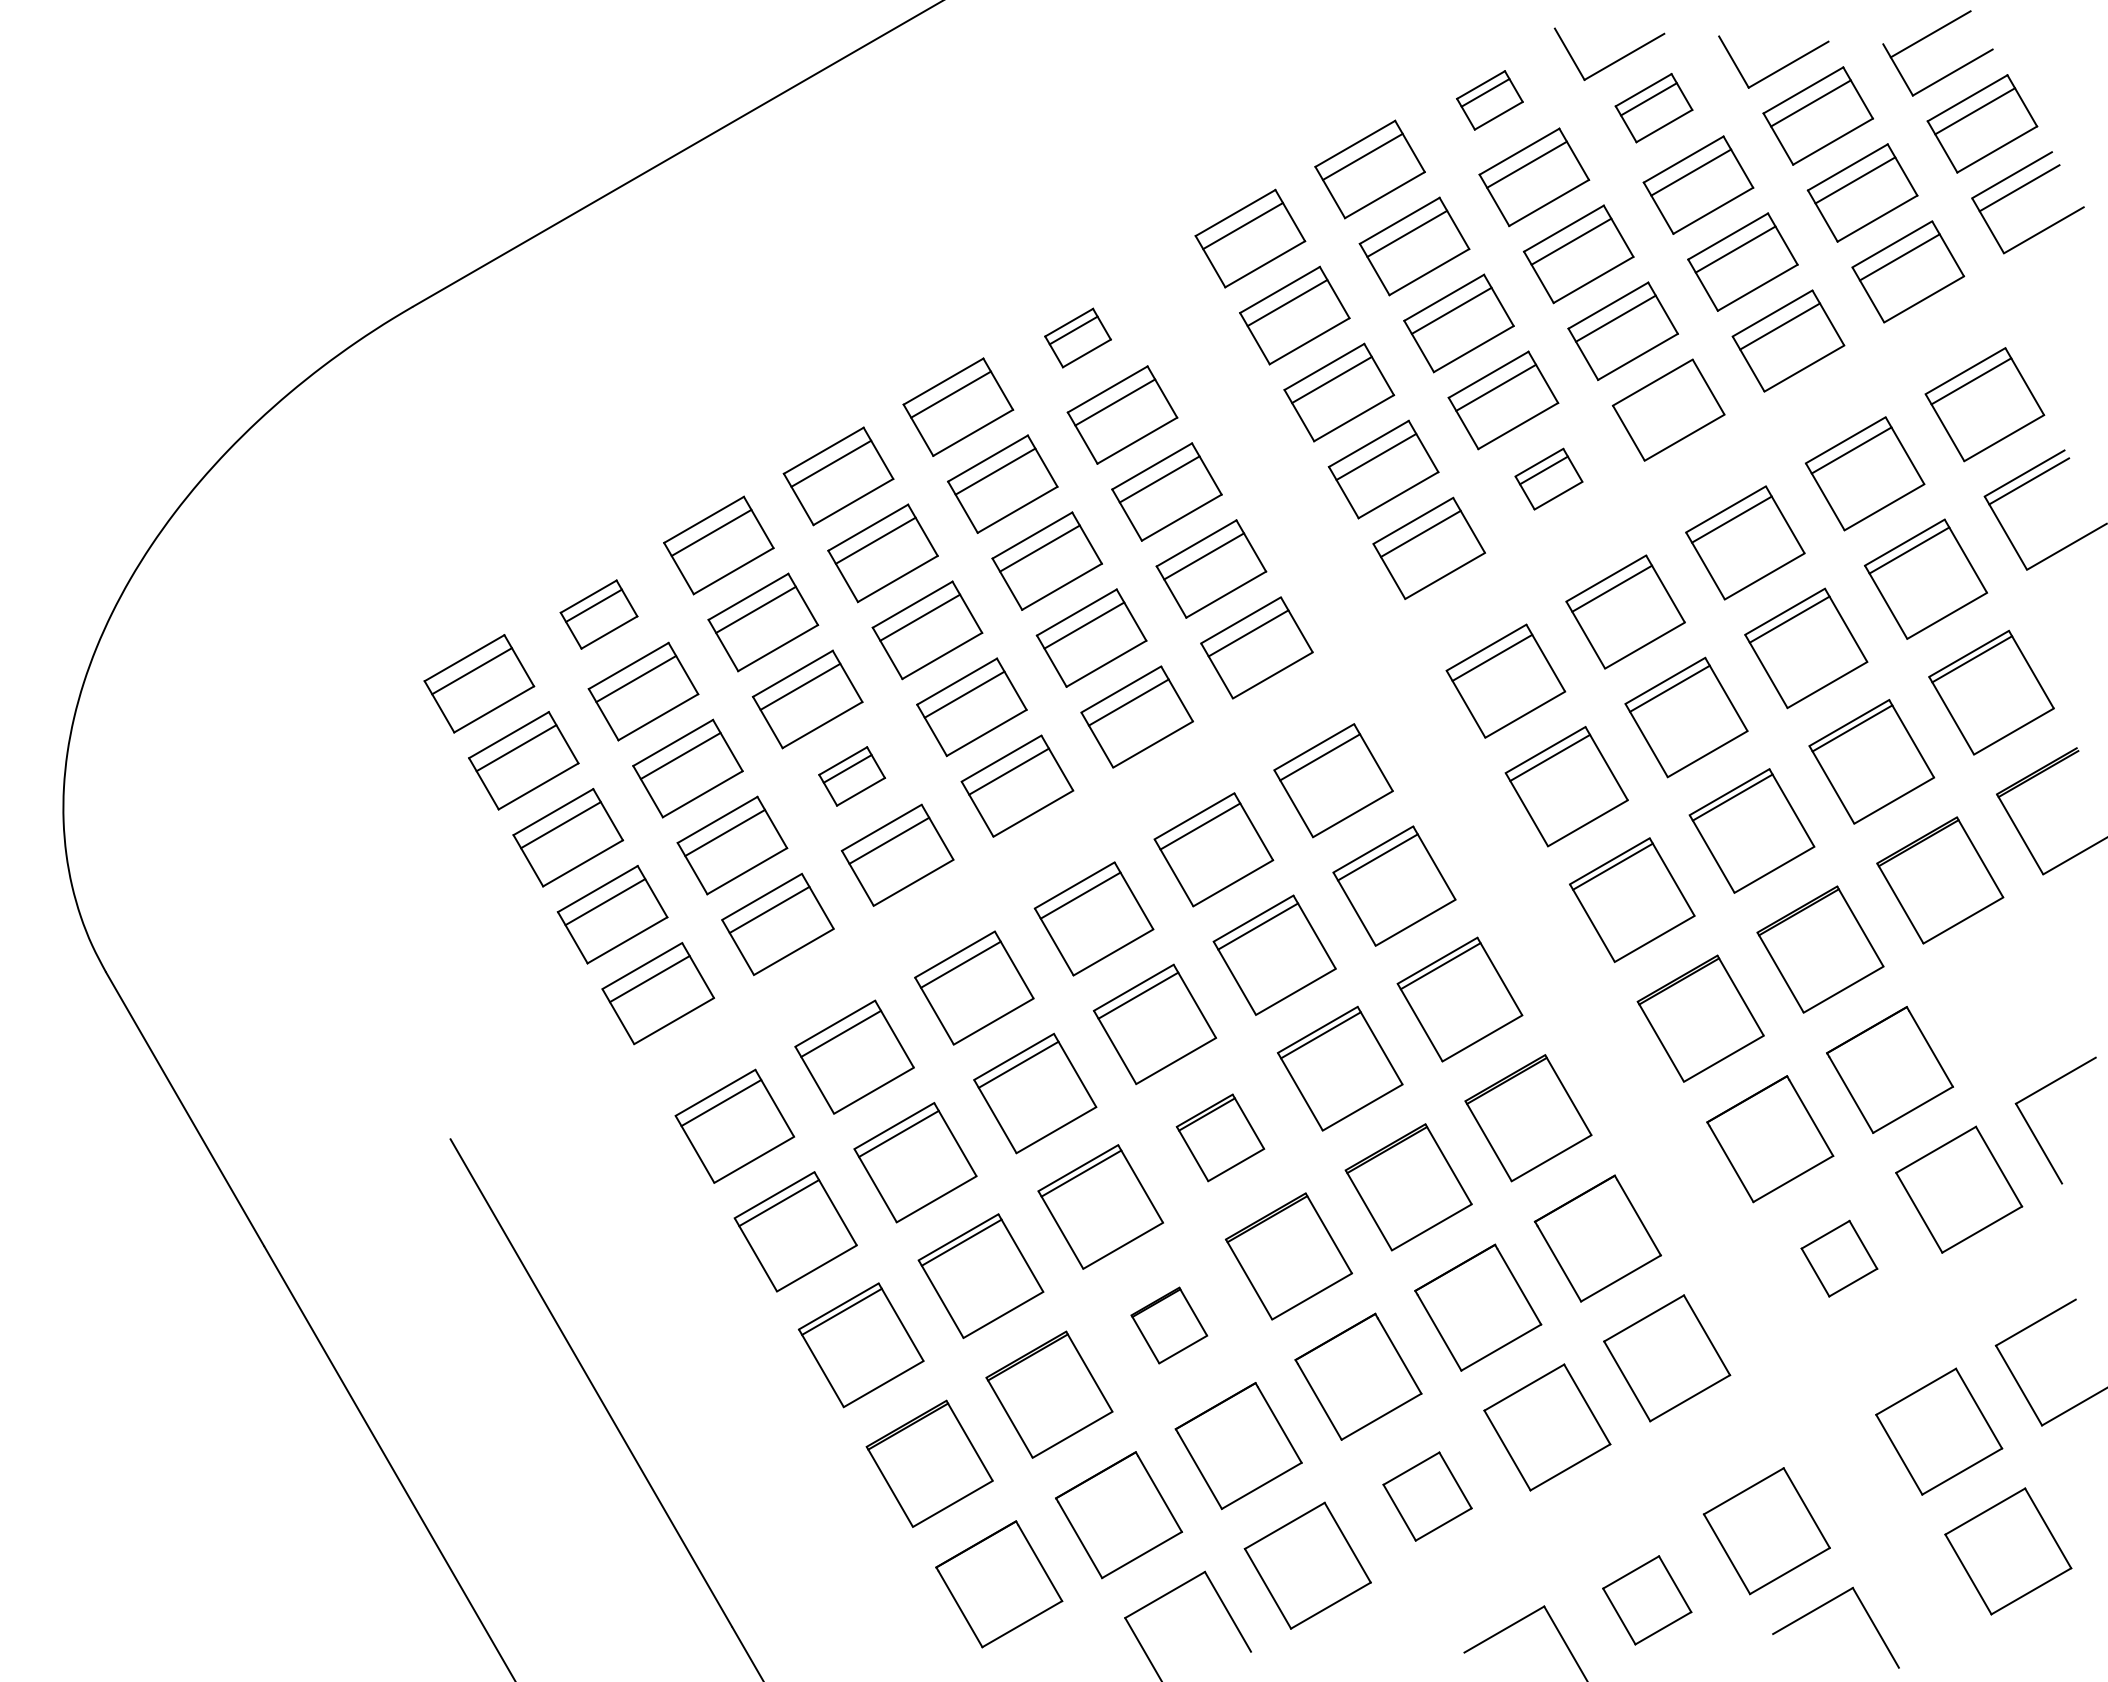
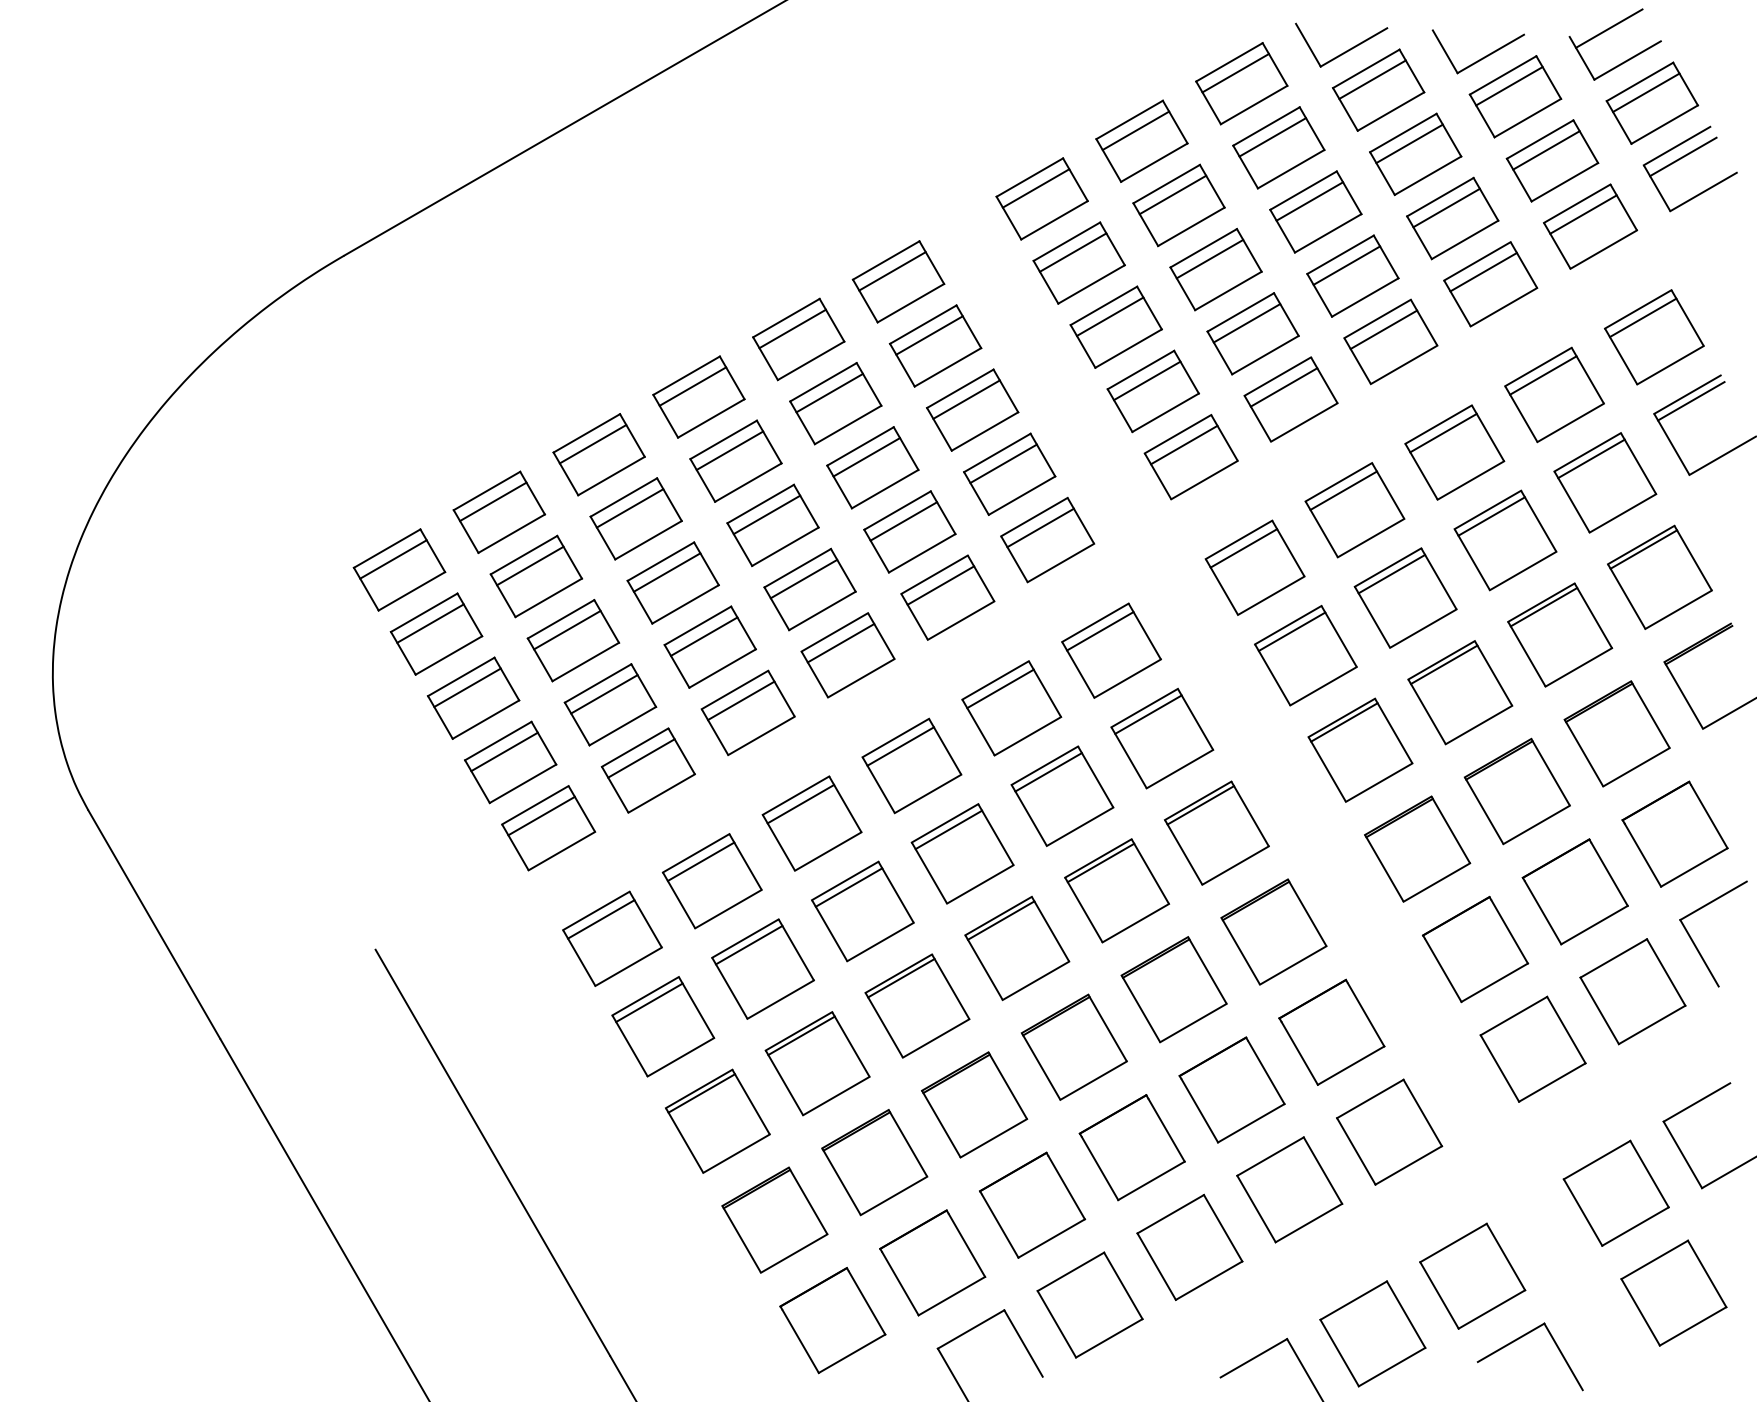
part: (1489, 100) -> (1241, 83), size x1.67
part: (1653, 107) -> (1378, 89), size x1.43
part: (1077, 337) -> (898, 281), size x1.67
line: (1660, 395) -> (1384, 329), added
part: (1548, 478) -> (1290, 398), size x1.67
part: (598, 614) -> (498, 512), size x1.43
part: (851, 776) -> (709, 647), size x1.67
part: (2009, 1000) -> (1674, 833), added
part: (1220, 1137) -> (1017, 948), size x1.43
part: (1839, 1258) -> (1533, 1048), size x1.67
part: (1169, 1325) -> (974, 1104), size x1.67
part: (1427, 1496) -> (1189, 1247), size x1.43
part: (1647, 1600) -> (1373, 1334), size x1.43

